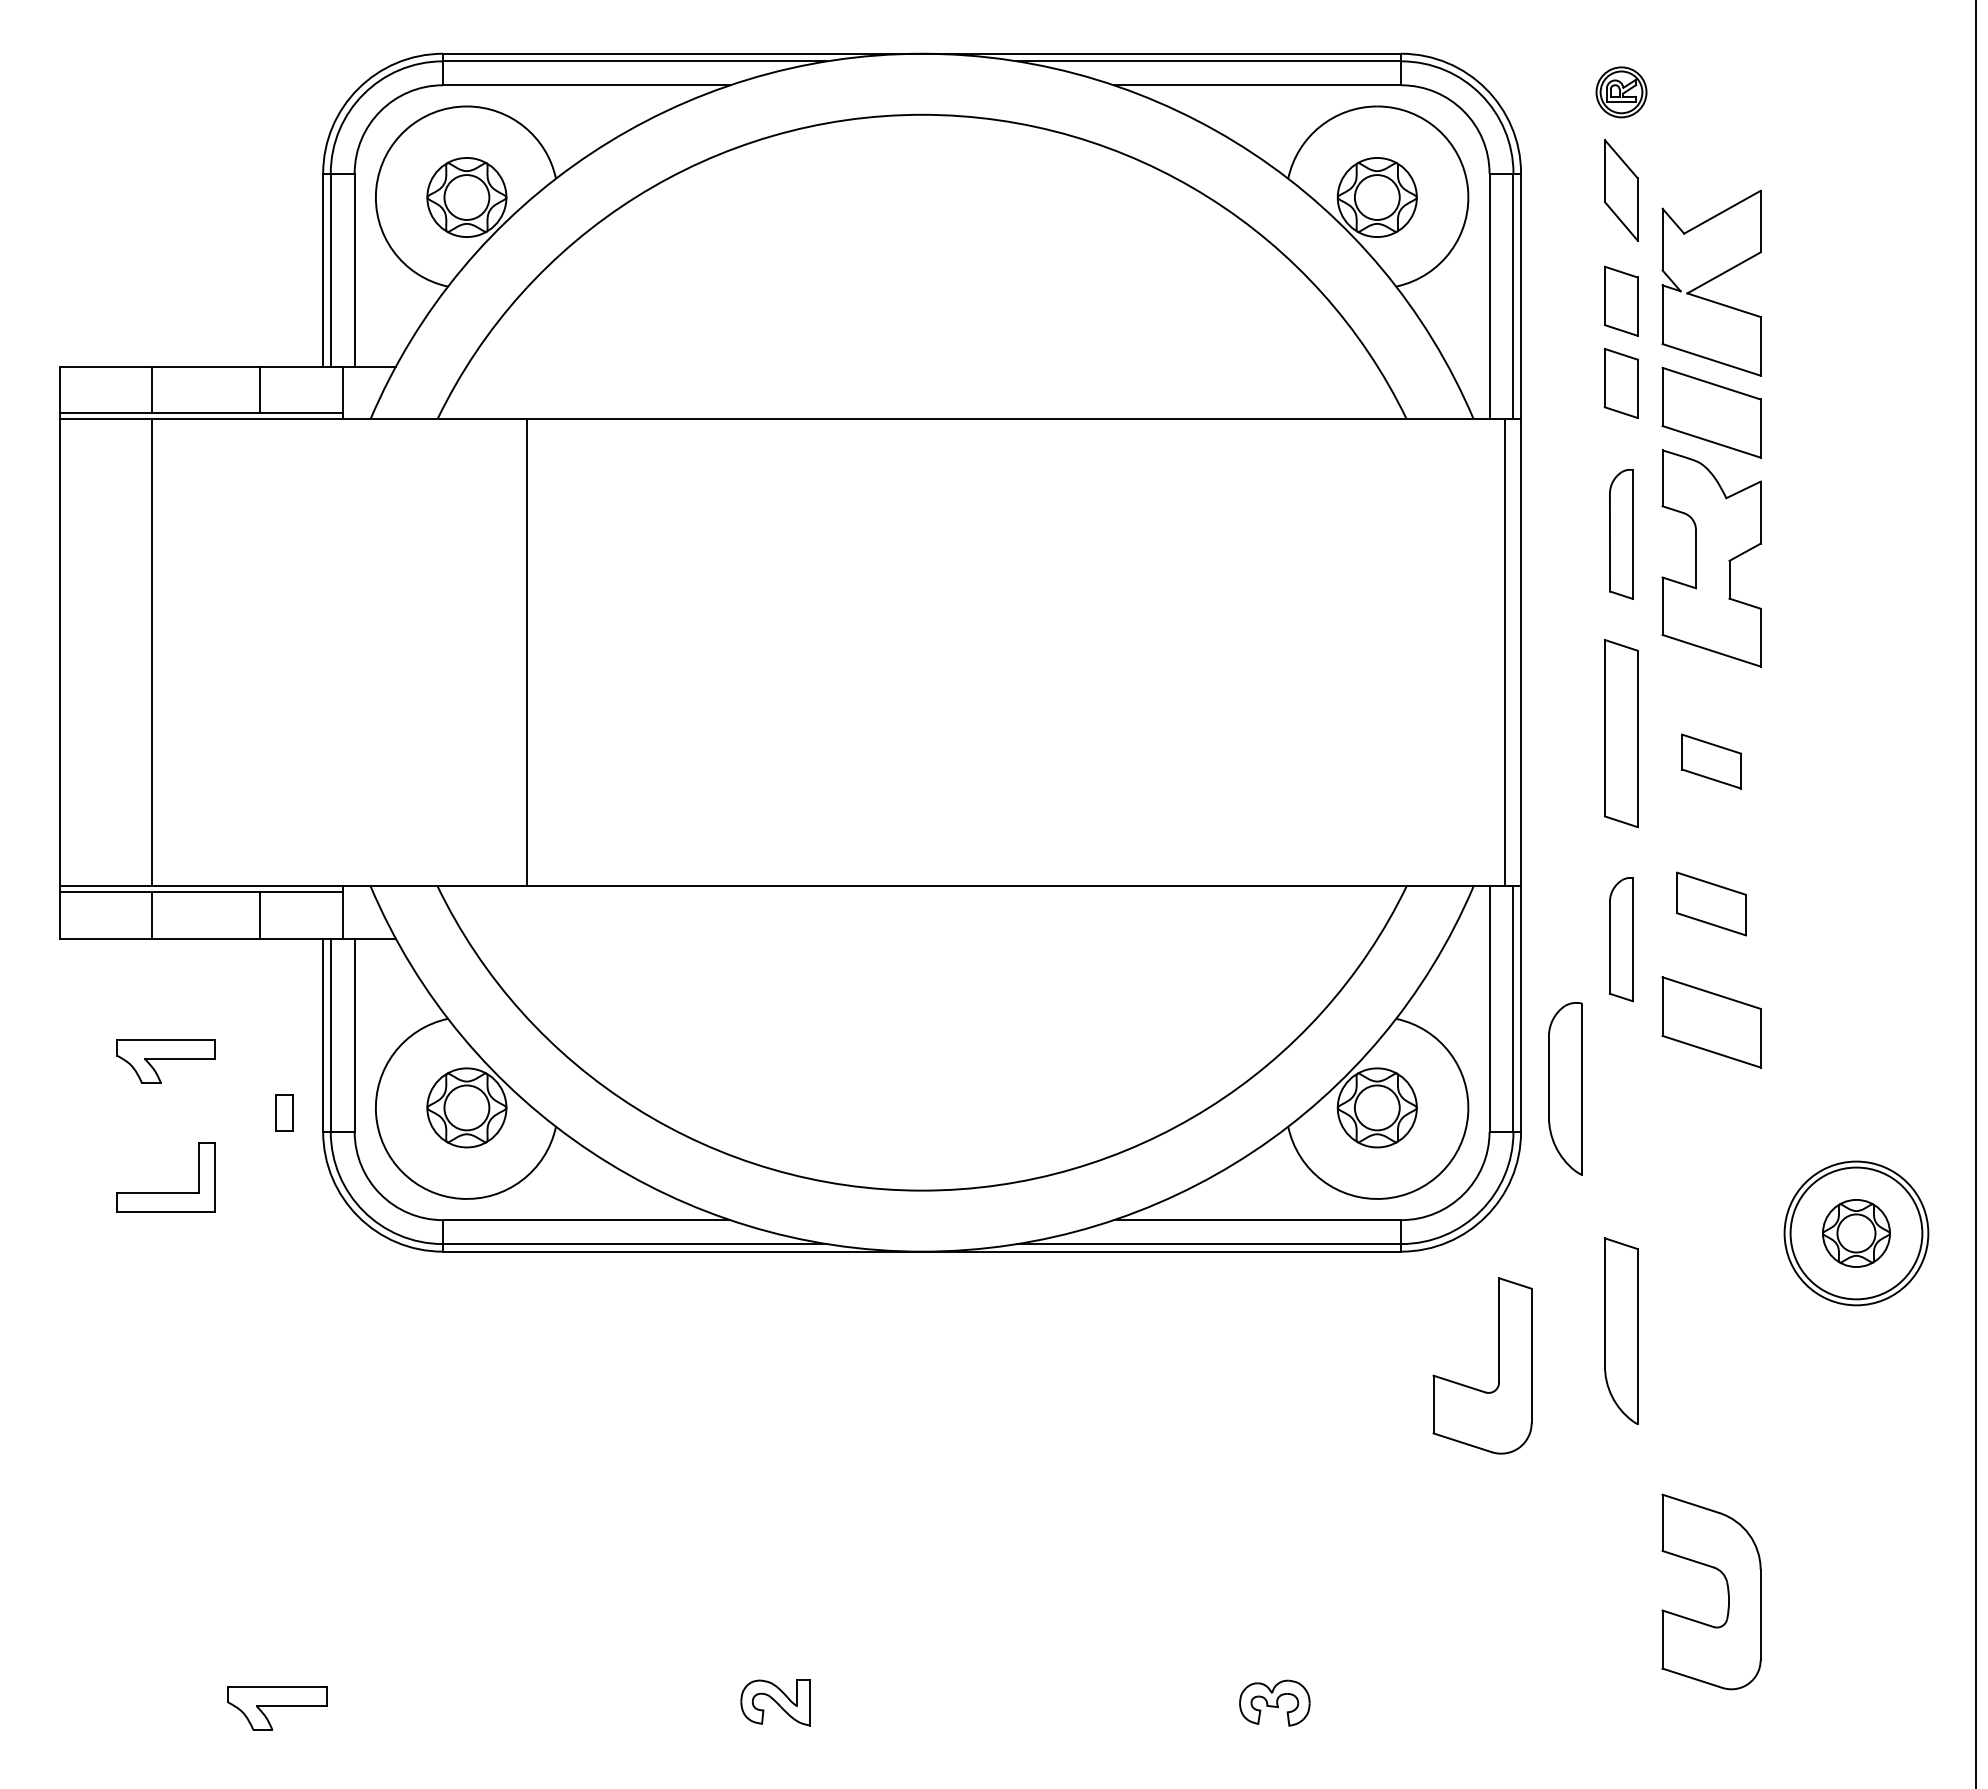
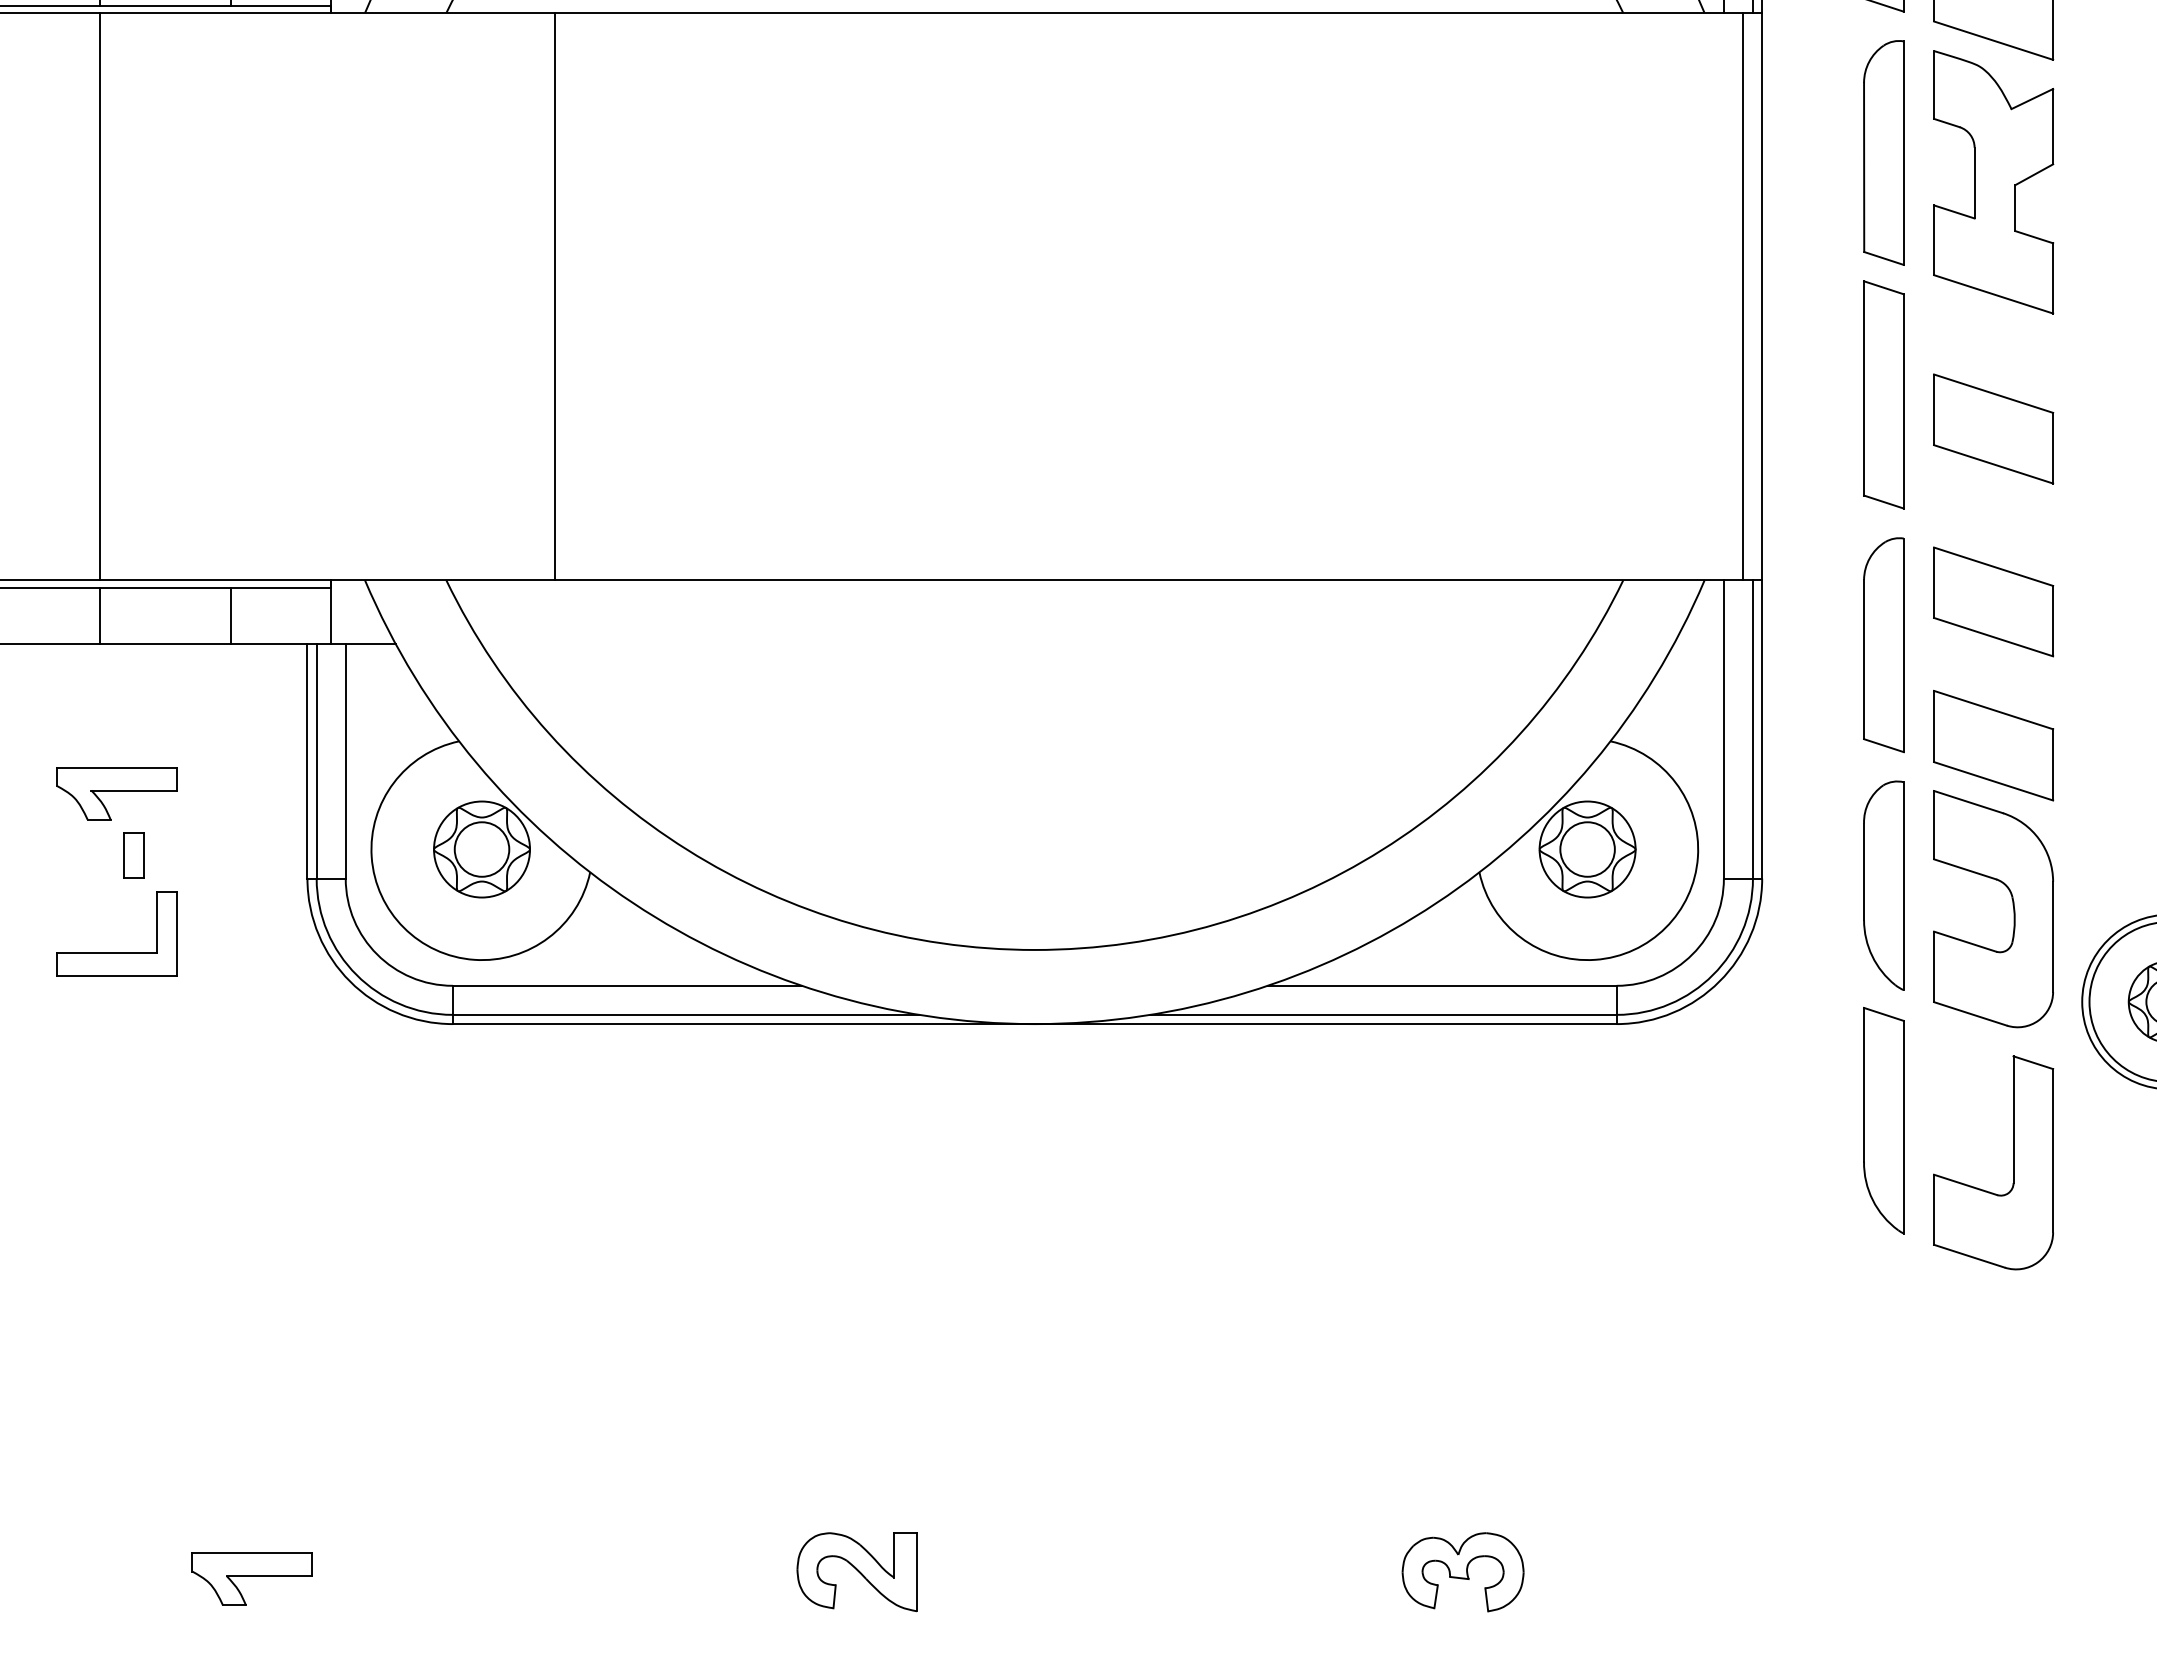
part: (1621, 534) -> (1884, 153), size x1.43
part: (1711, 761) -> (1993, 428), size x1.67
part: (1711, 903) -> (1993, 601), size x1.43
part: (1621, 939) -> (1884, 644), size x1.43
part: (1565, 1088) -> (1884, 885), moved
part: (284, 1112) -> (134, 855), moved
part: (1498, 1365) -> (2012, 1162), moved
part: (1727, 1591) -> (2012, 908), moved
part: (775, 1702) -> (856, 1571), size x1.43
part: (1274, 1703) -> (1462, 1572), size x1.43

